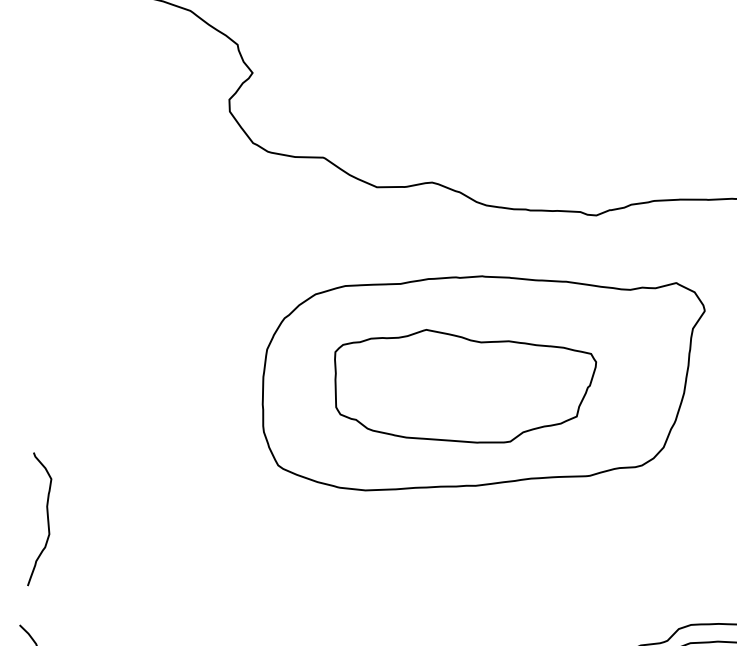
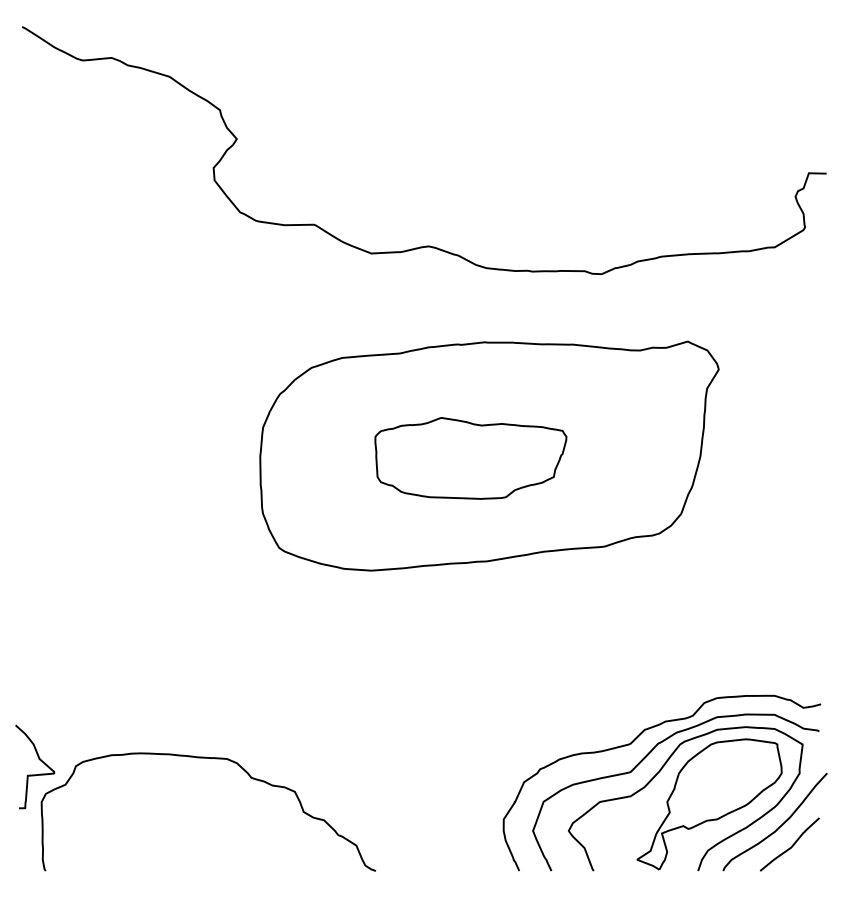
part: (464, 386) -> (470, 458), size x0.7
curve: (47, 520) -> (40, 614), removed

